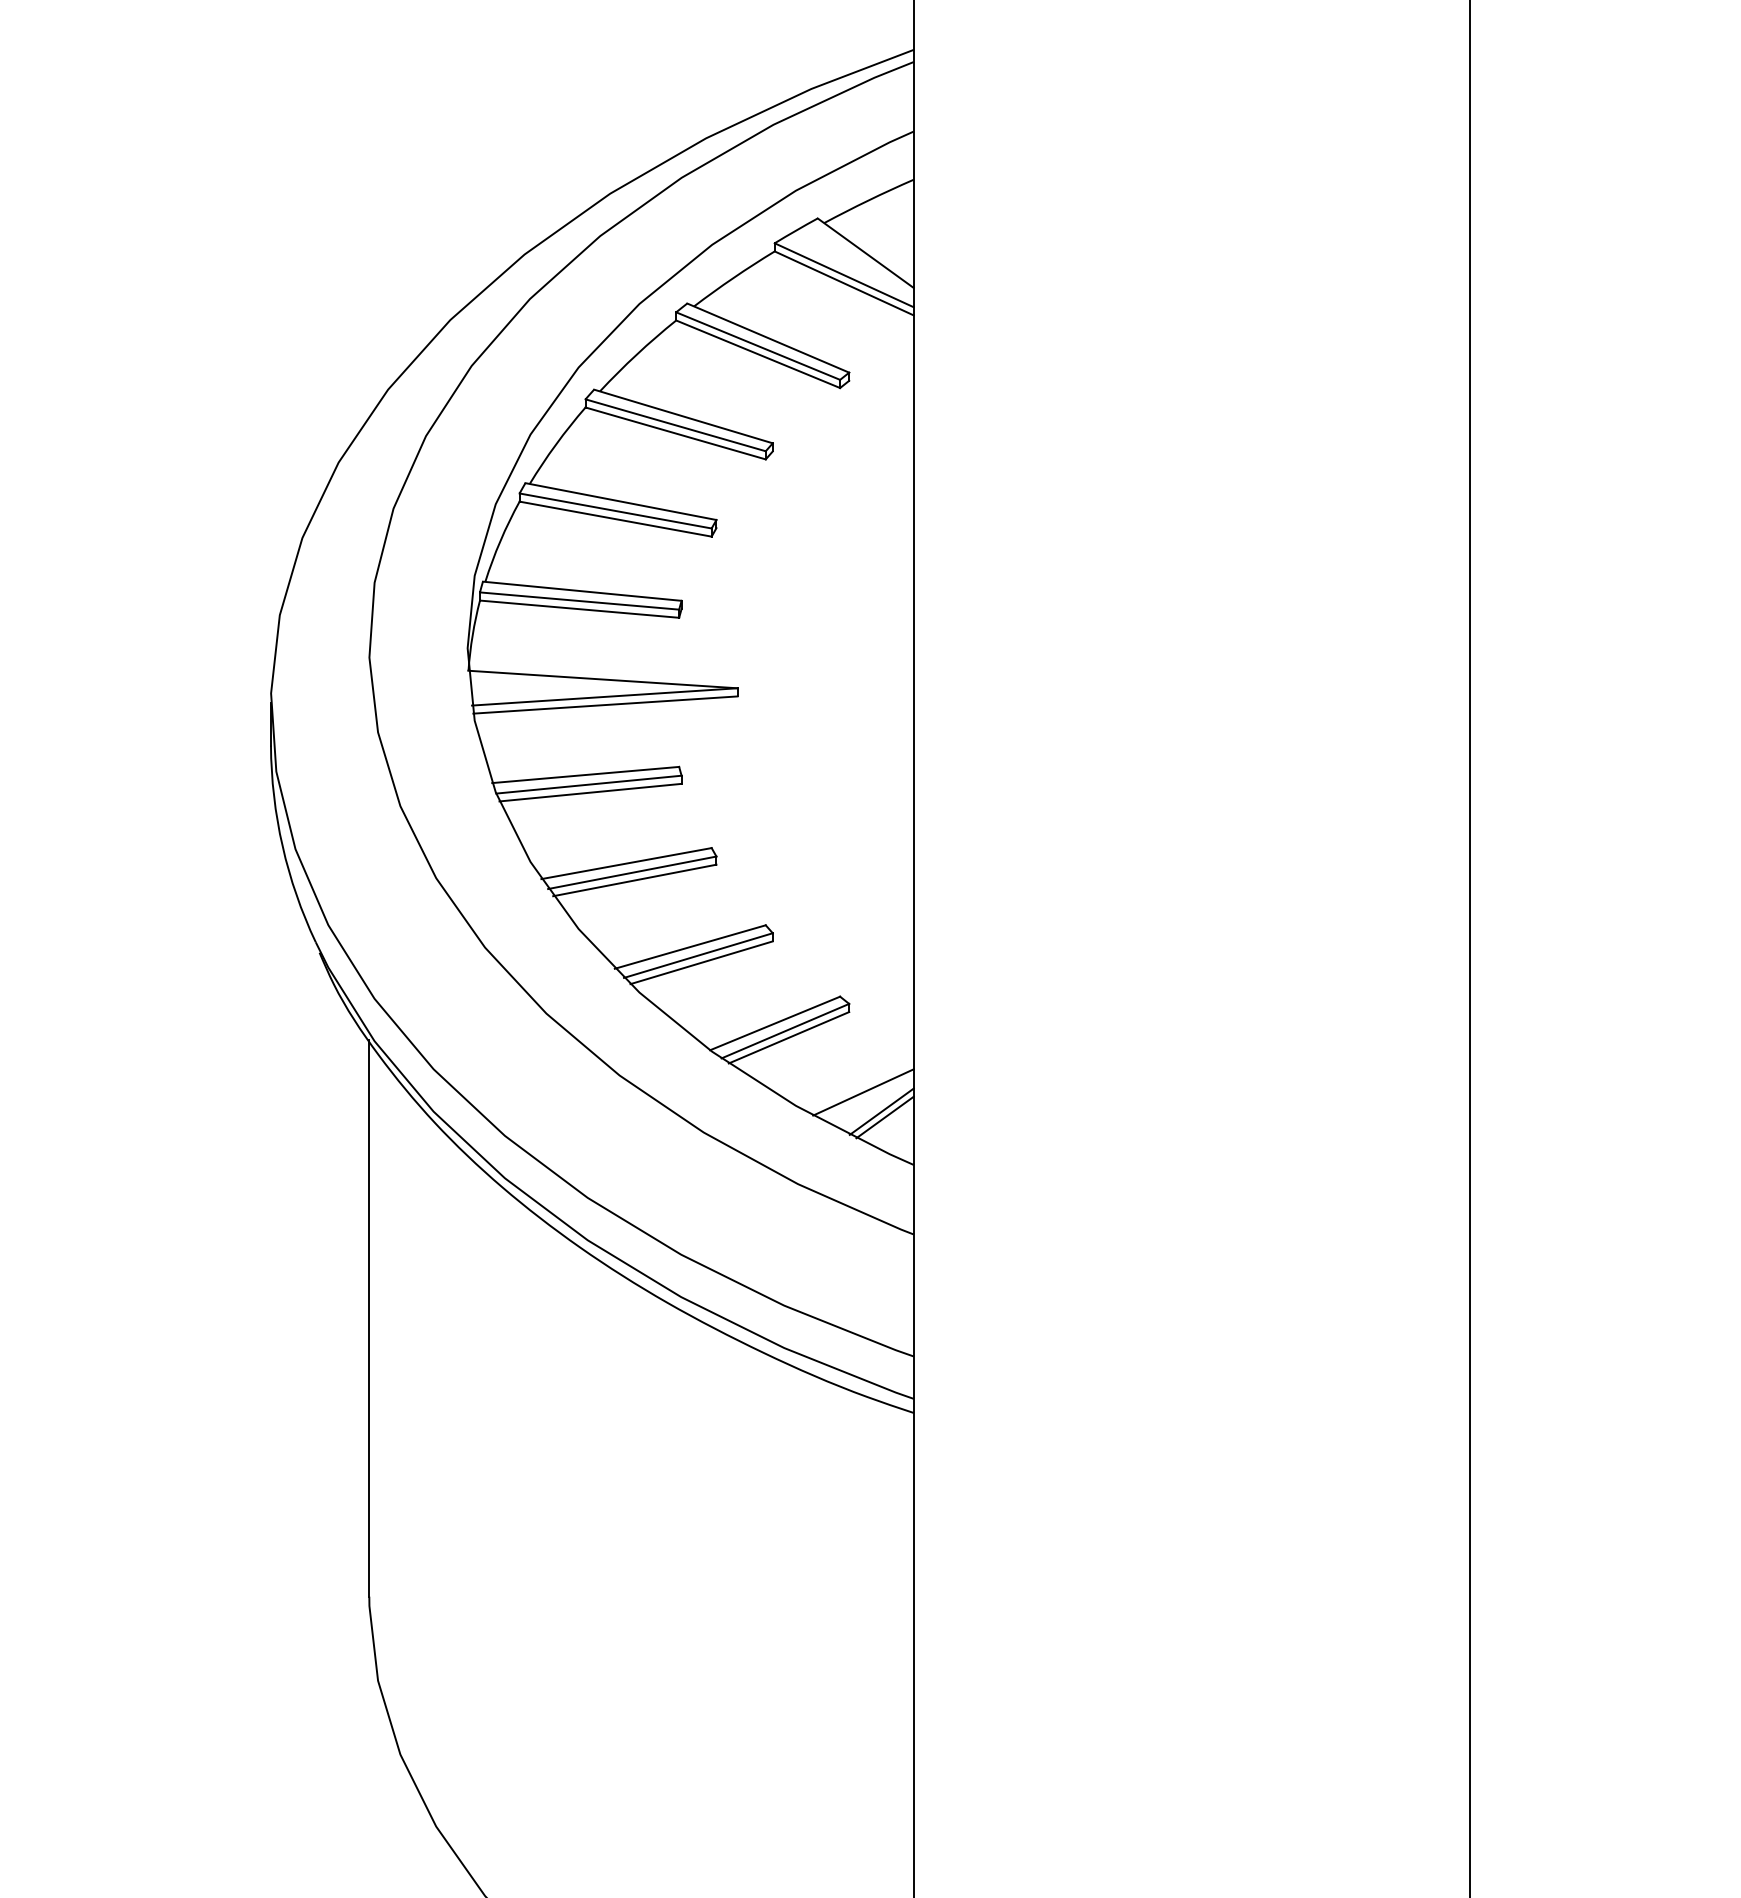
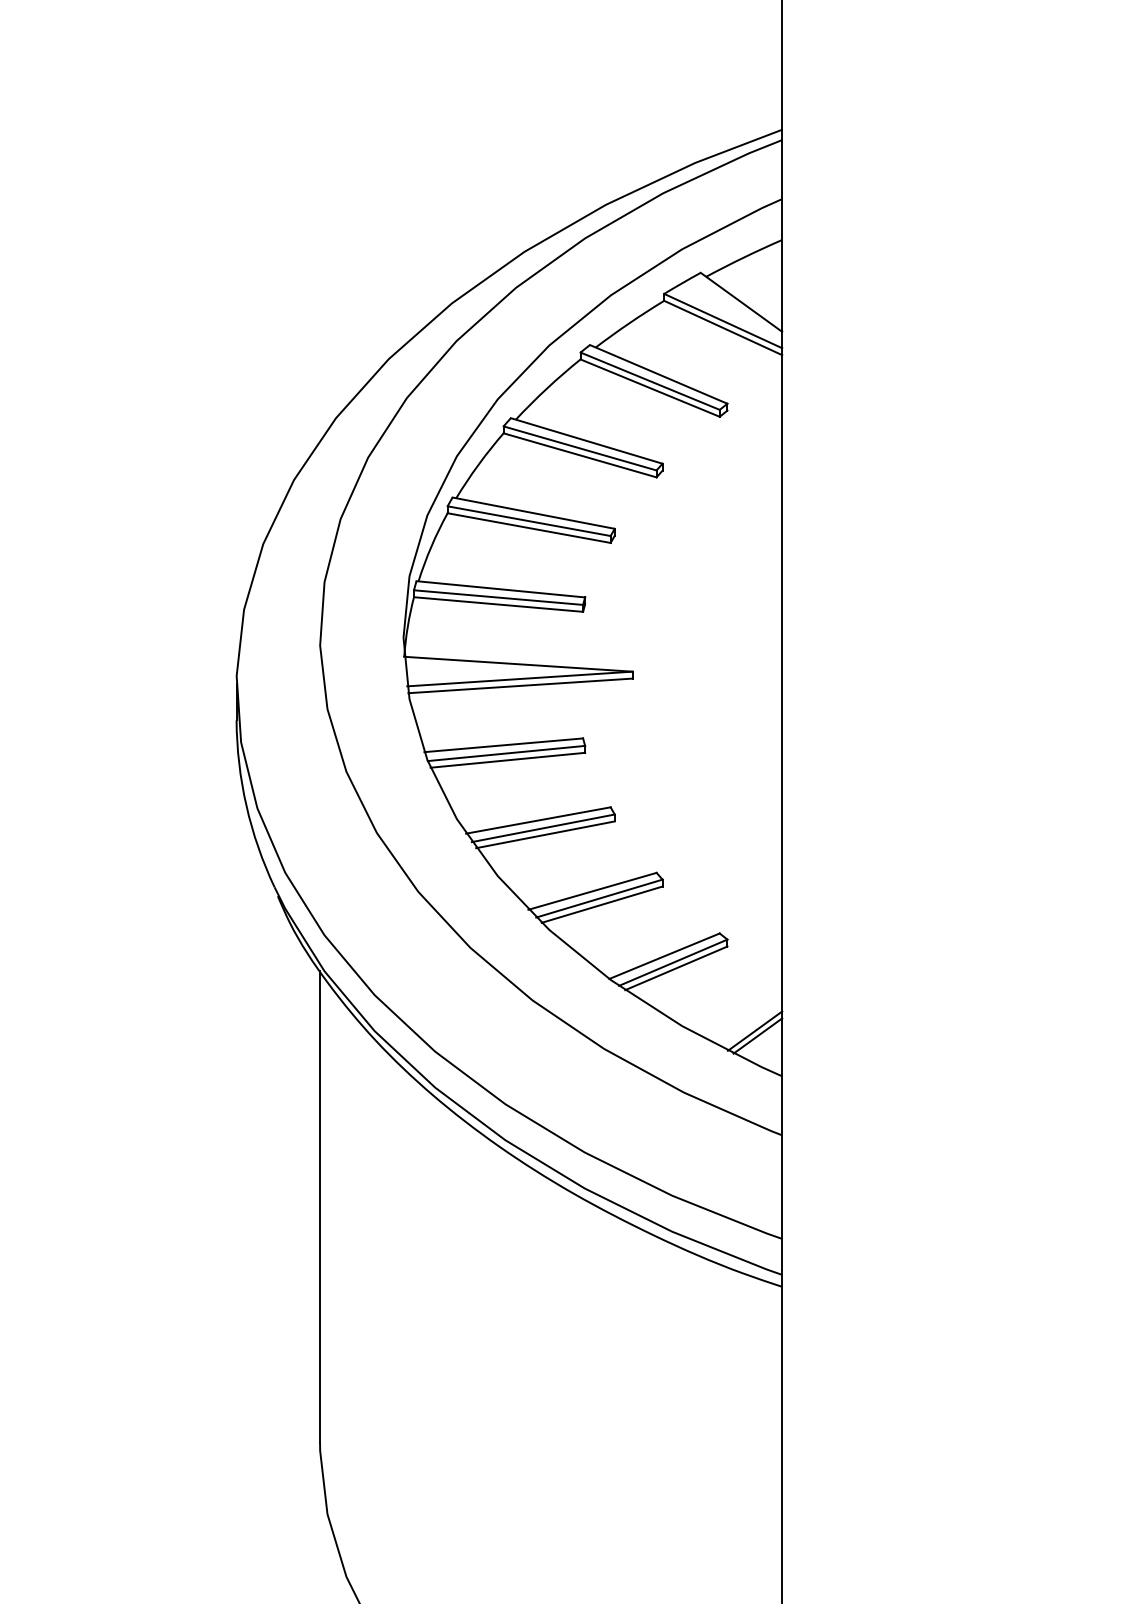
line: (863, 1092) -> (739, 1014), removed

